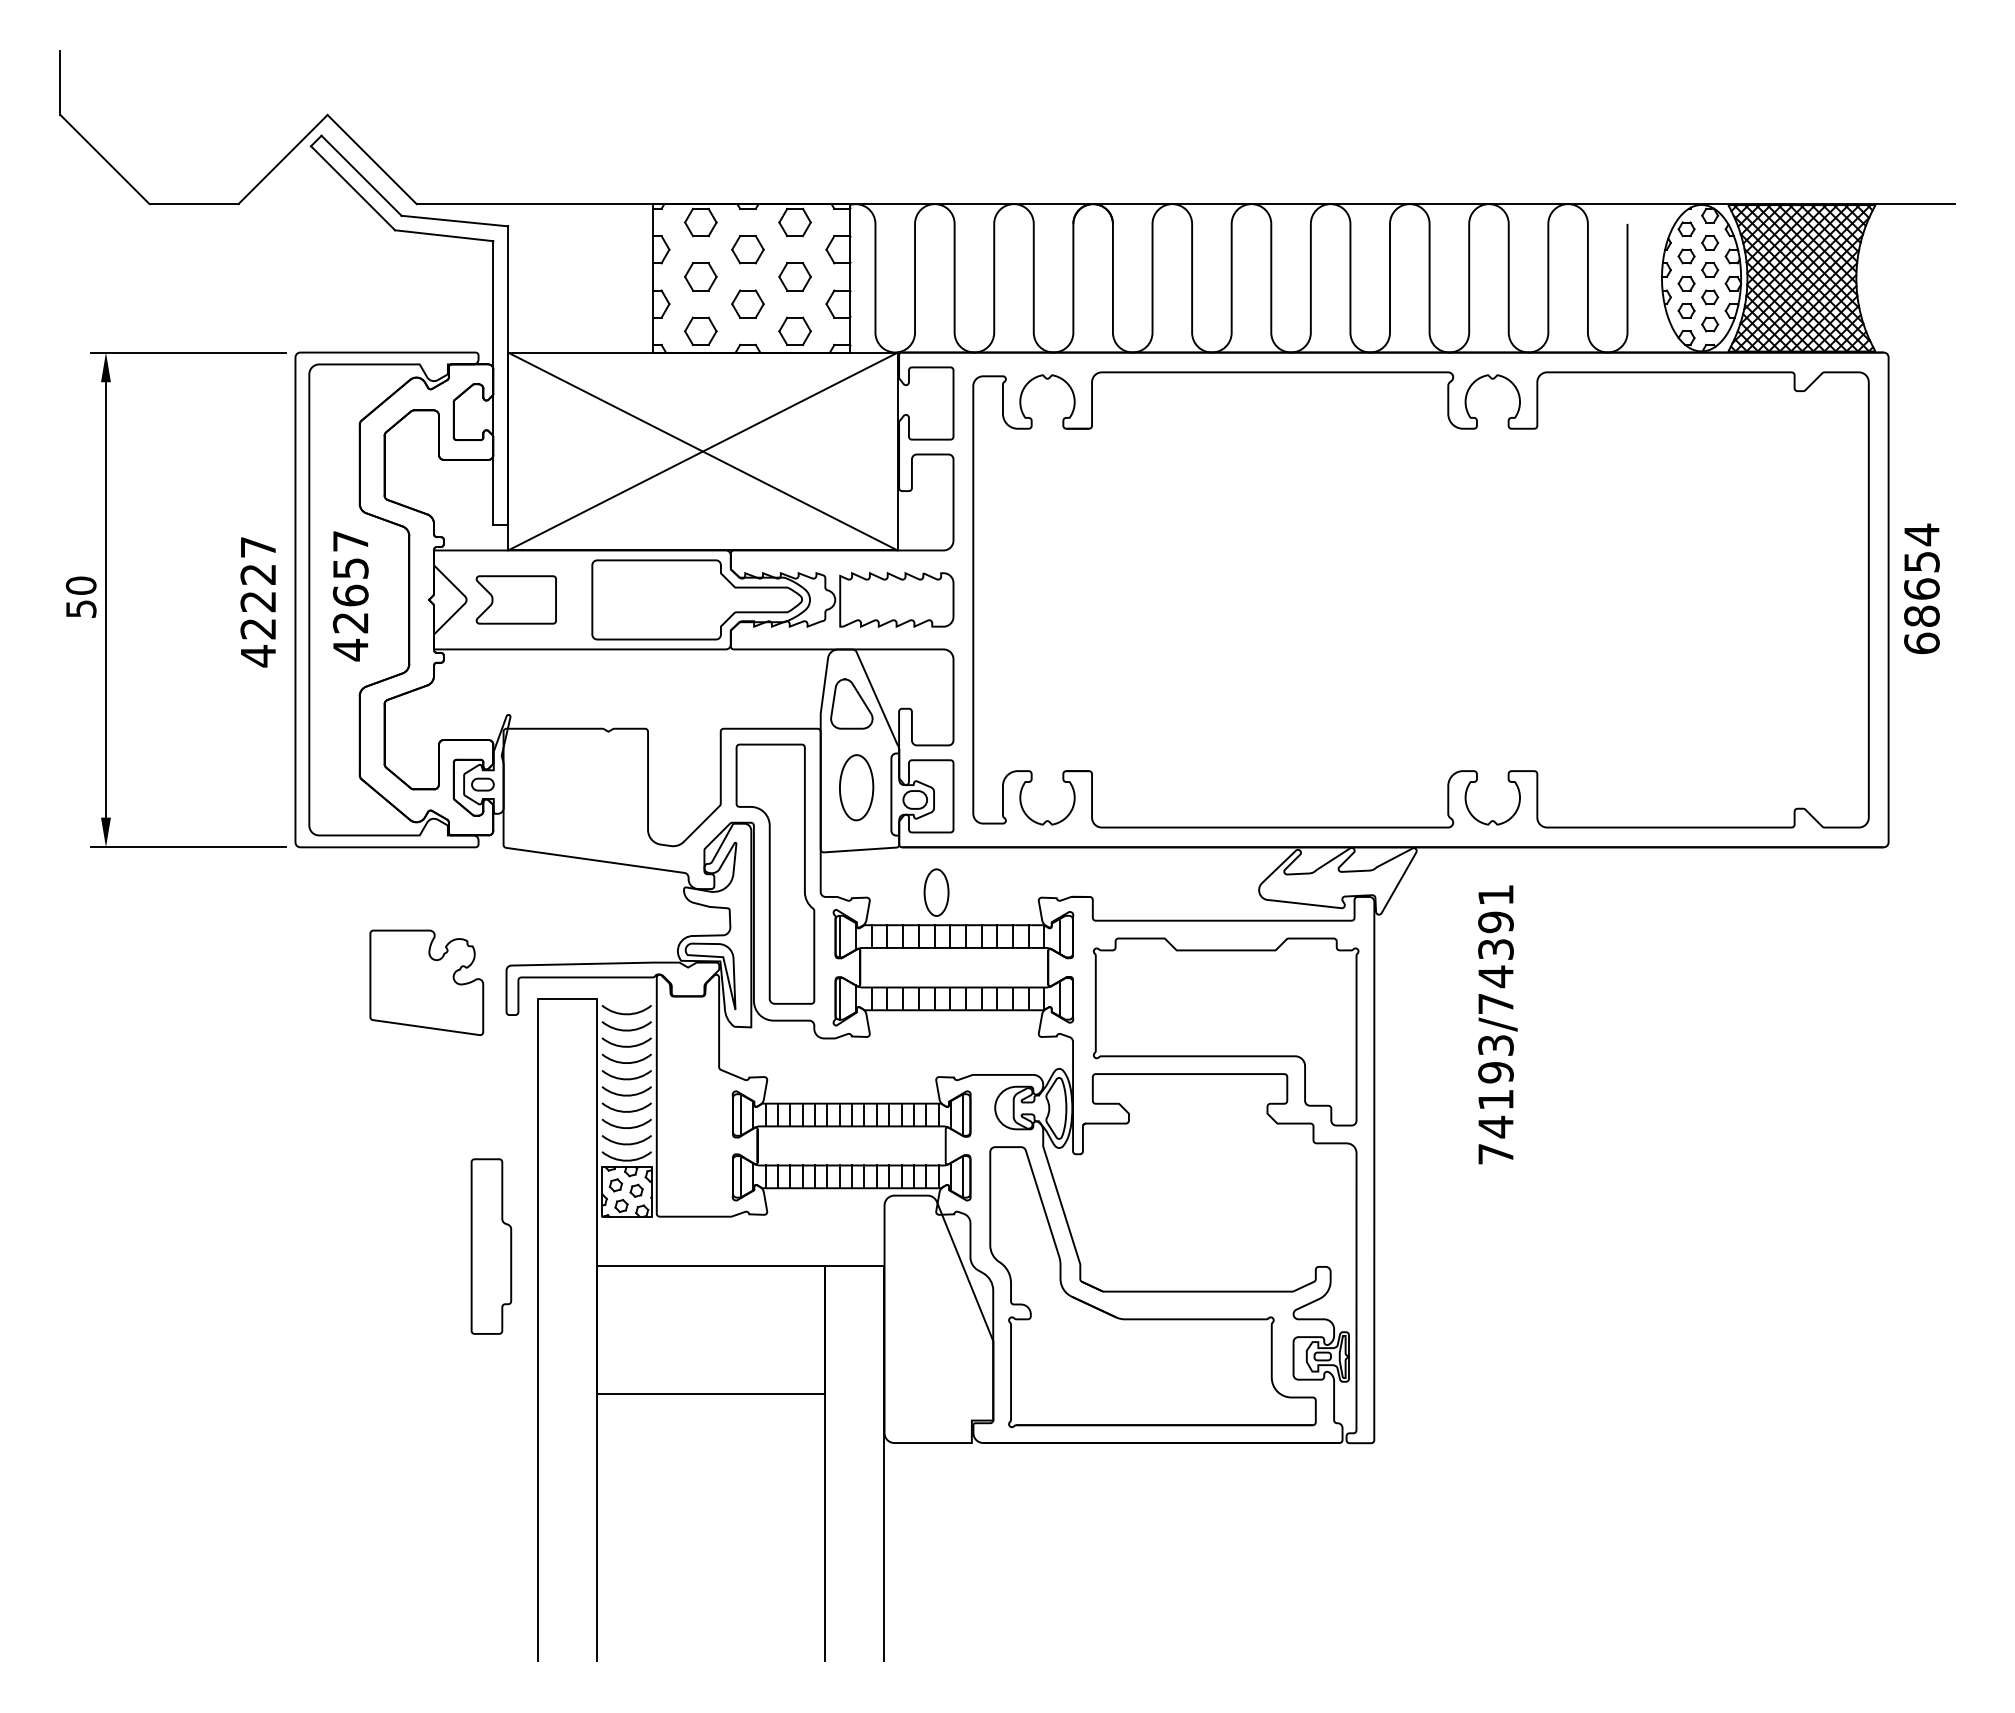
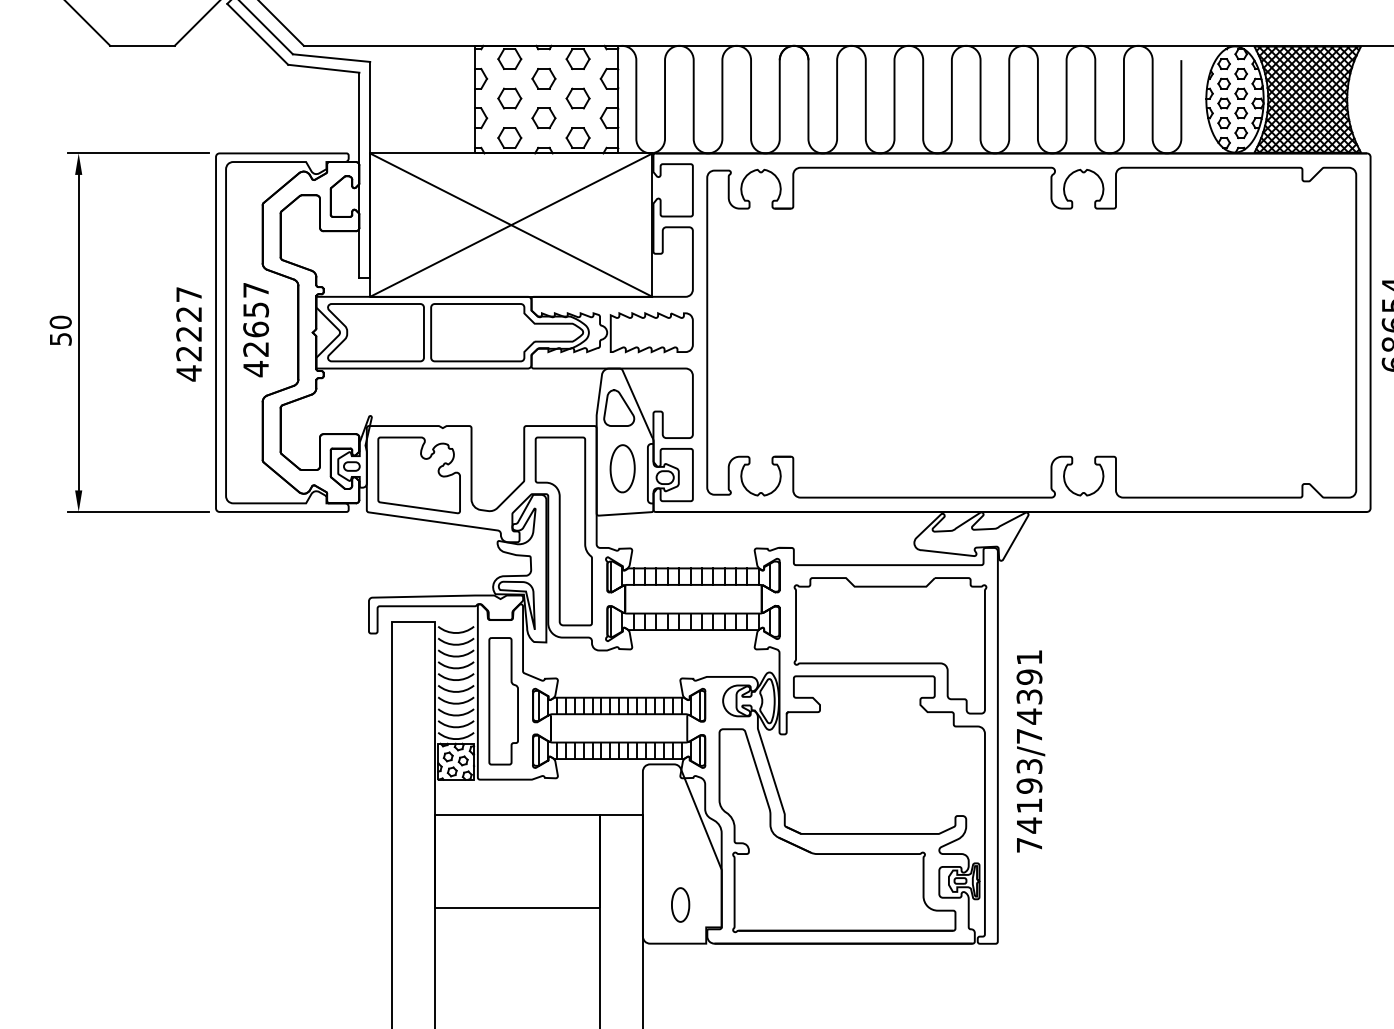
part: (516, 599) -> (376, 332), size x1.67
part: (936, 892) -> (680, 904), moved
part: (426, 982) -> (418, 475), moved
text: (1497, 1024) -> (1030, 751), moved
part: (491, 1246) -> (503, 701), moved

